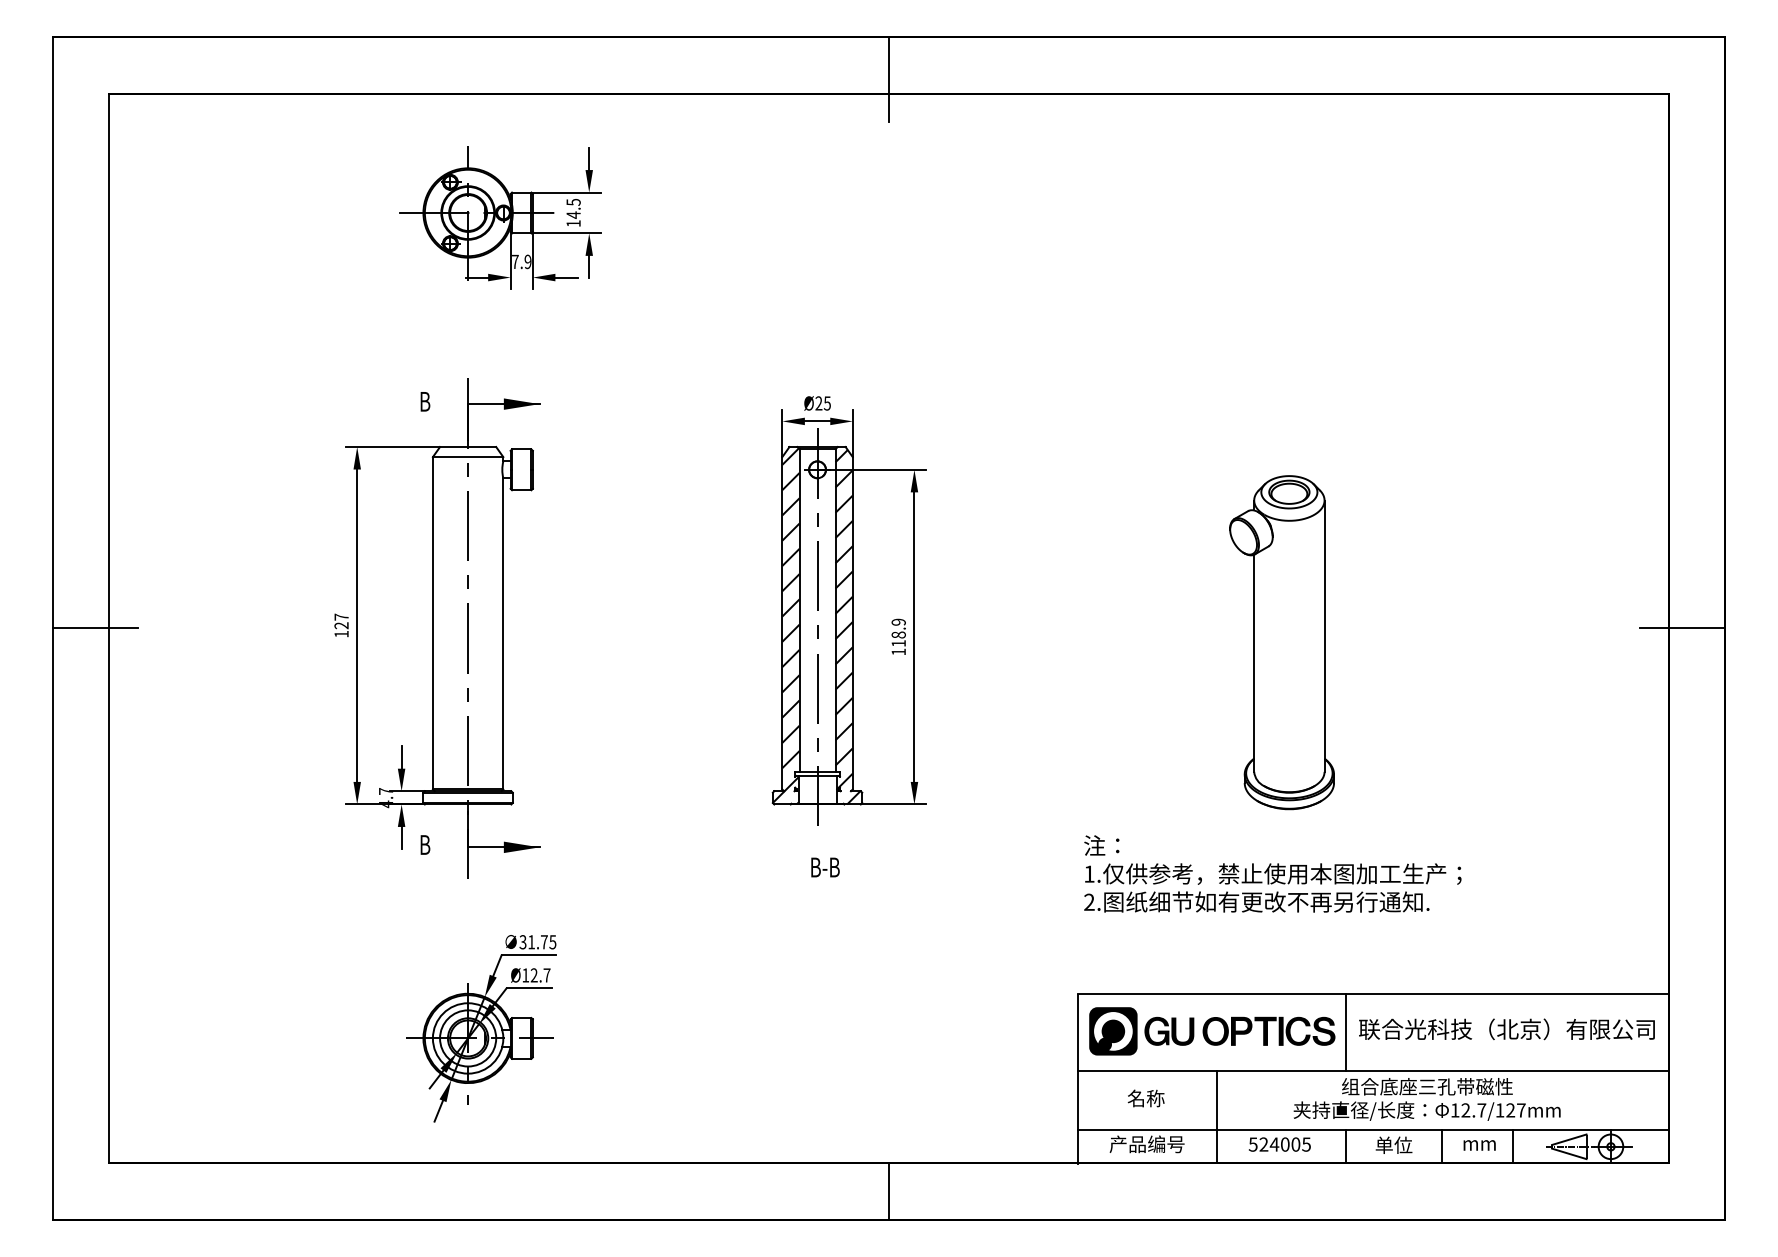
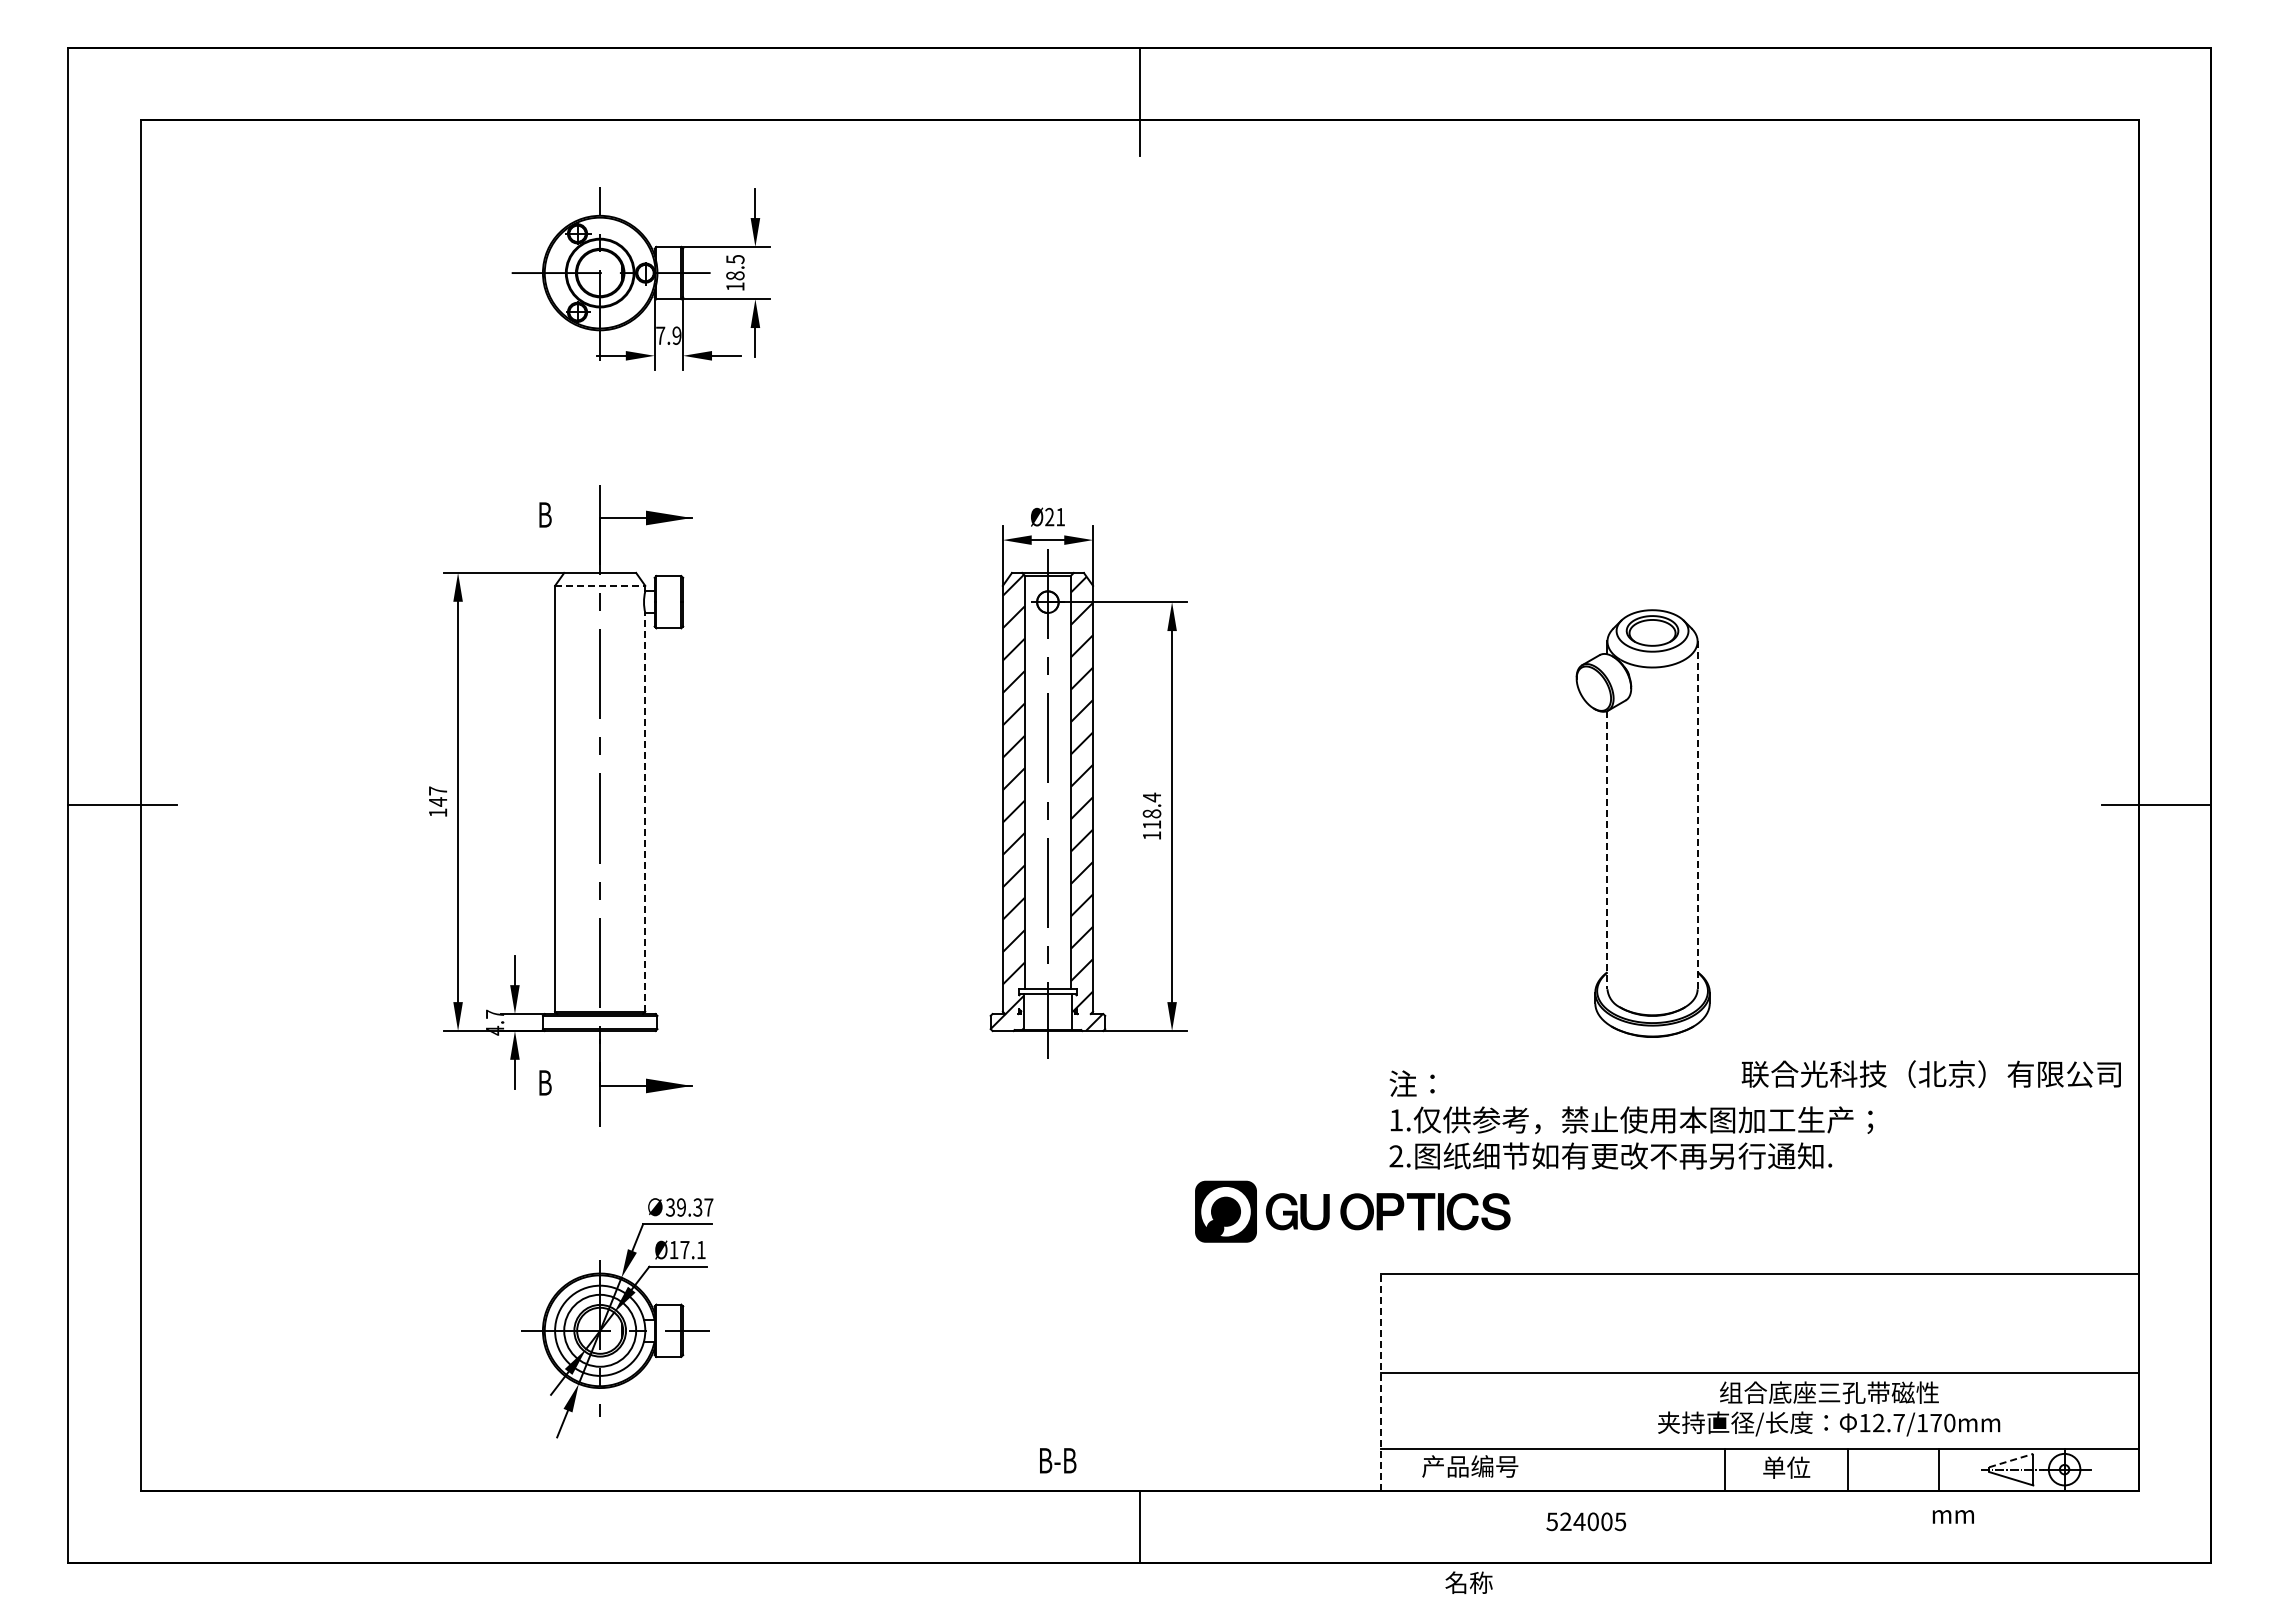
text: (573, 214) -> (735, 275), 14.5 -> 18.5
text: (827, 403) -> (1060, 517), Ø25 -> Ø21
line: (468, 456) -> (600, 585), solid -> dashed
text: (898, 622) -> (1151, 797), 118.9 -> 118.4
text: (341, 625) -> (437, 801), 127 -> 147
line: (503, 633) -> (645, 811), solid -> dashed
line: (1324, 636) -> (1697, 815), solid -> dashed
line: (1254, 663) -> (1607, 850), solid -> dashed
text: (825, 867) -> (1058, 1460), moved
text: (542, 942) -> (695, 1207), 31.75 -> 39.37
text: (540, 974) -> (692, 1249), Ø12.7 -> Ø17.1
text: (1506, 1028) -> (1930, 1073), moved
part: (1212, 1031) -> (1352, 1211), moved
line: (1345, 1032) -> (1724, 1323), removed
line: (1077, 1078) -> (1381, 1382), solid -> dashed
text: (1145, 1098) -> (1468, 1582), moved
text: (1515, 1110) -> (1942, 1422), 12.7/127mm -> 12.7/170mm
line: (1216, 1117) -> (1559, 1431), removed
line: (1569, 1139) -> (2011, 1460), solid -> dashed
text: (1279, 1144) -> (1586, 1521), moved
text: (1478, 1145) -> (1952, 1516), moved

